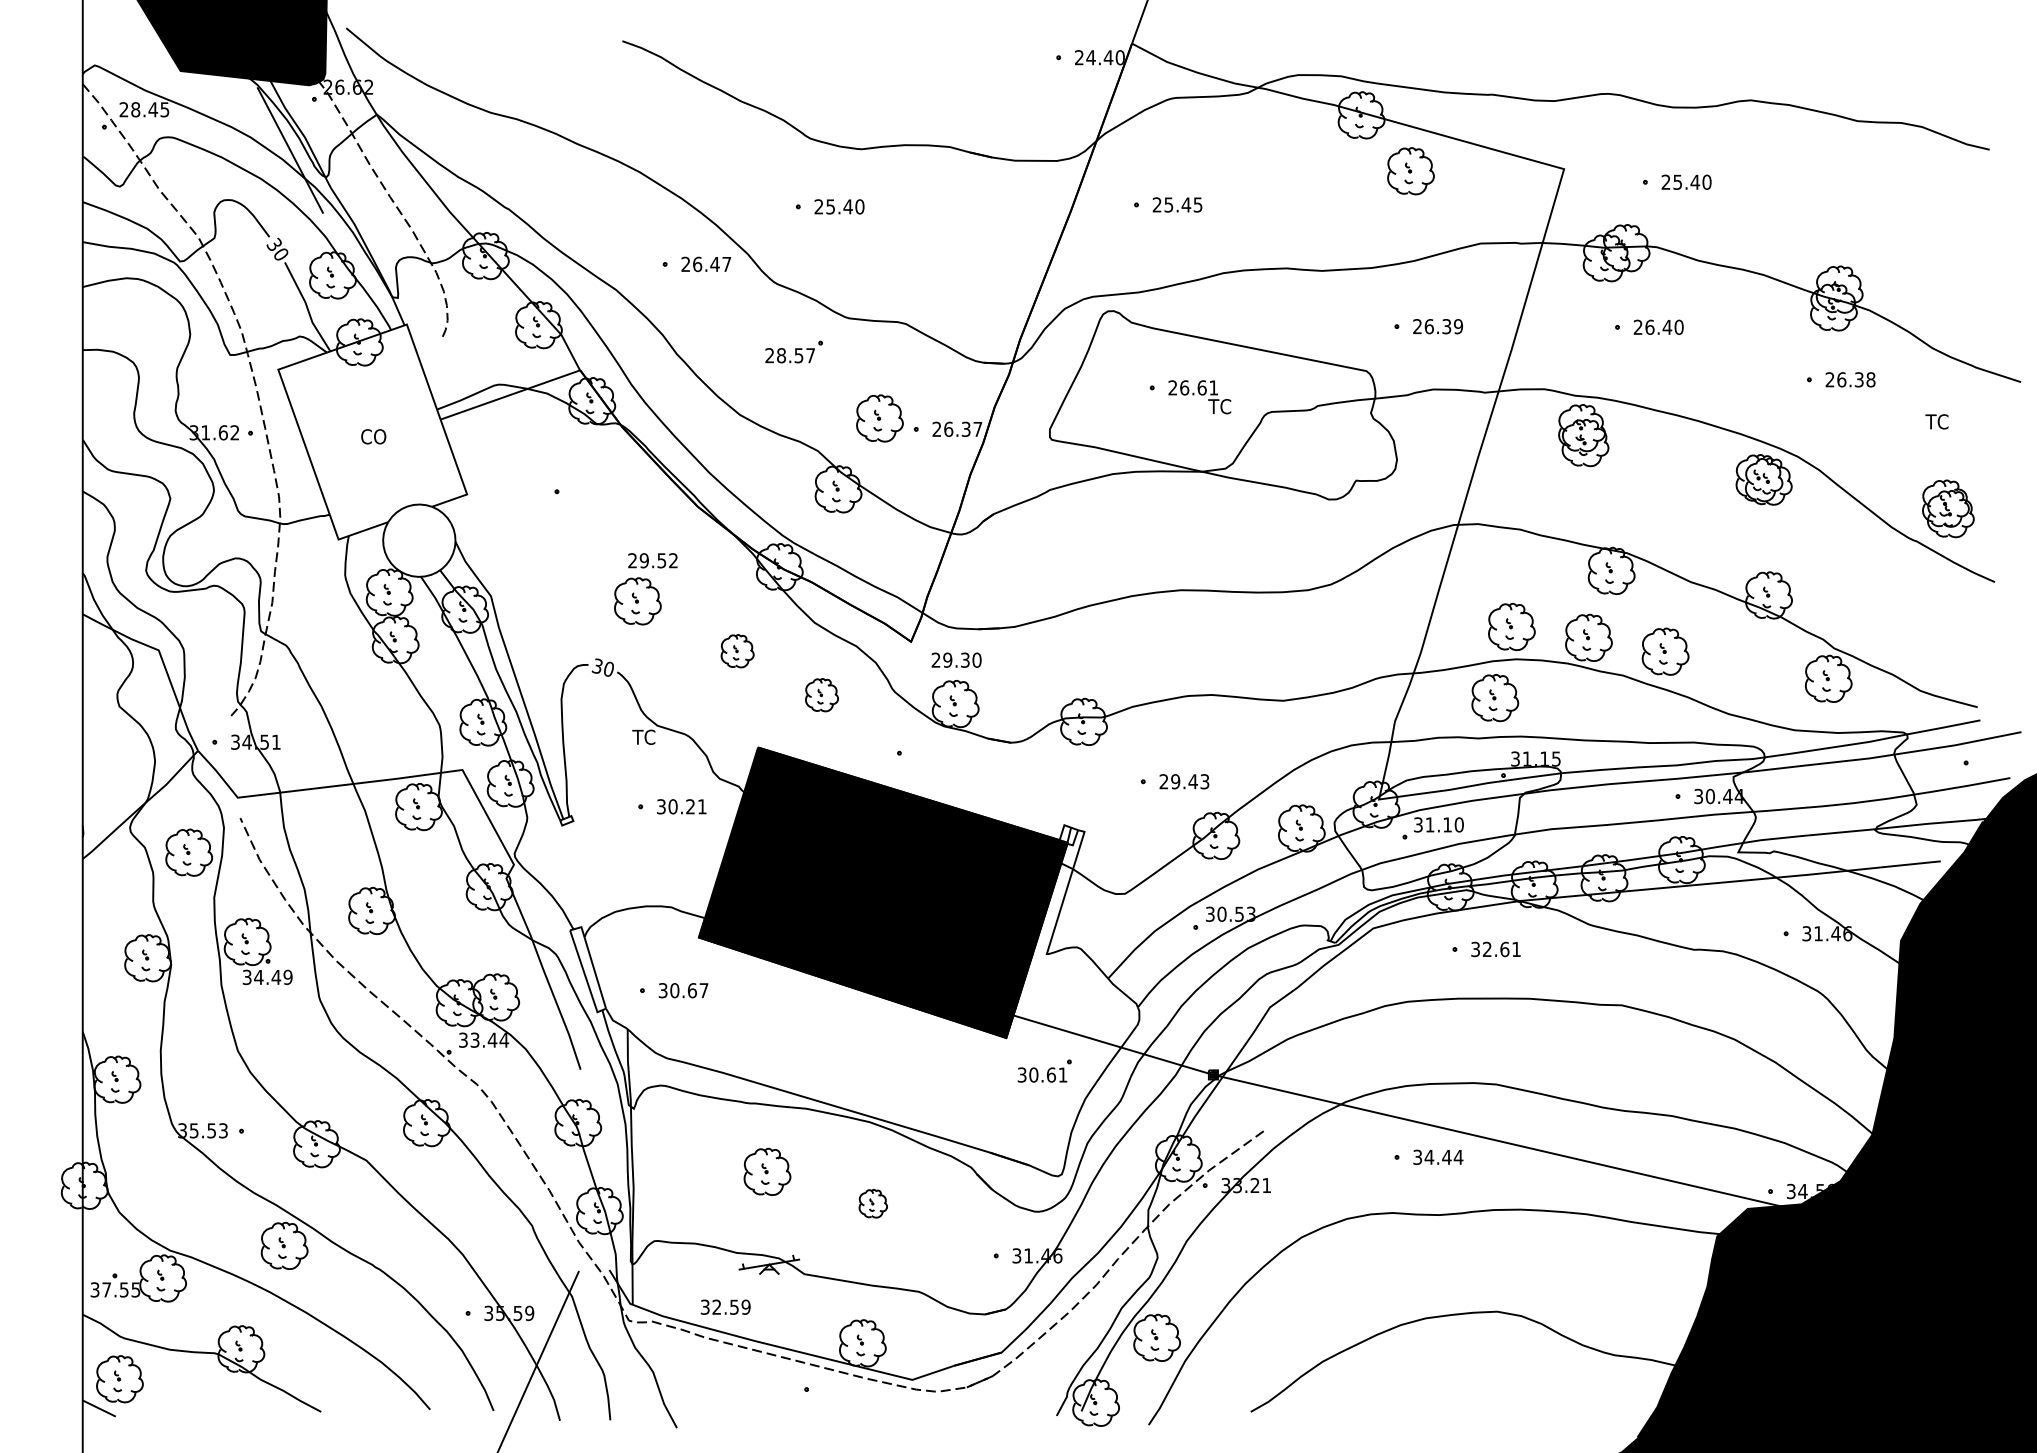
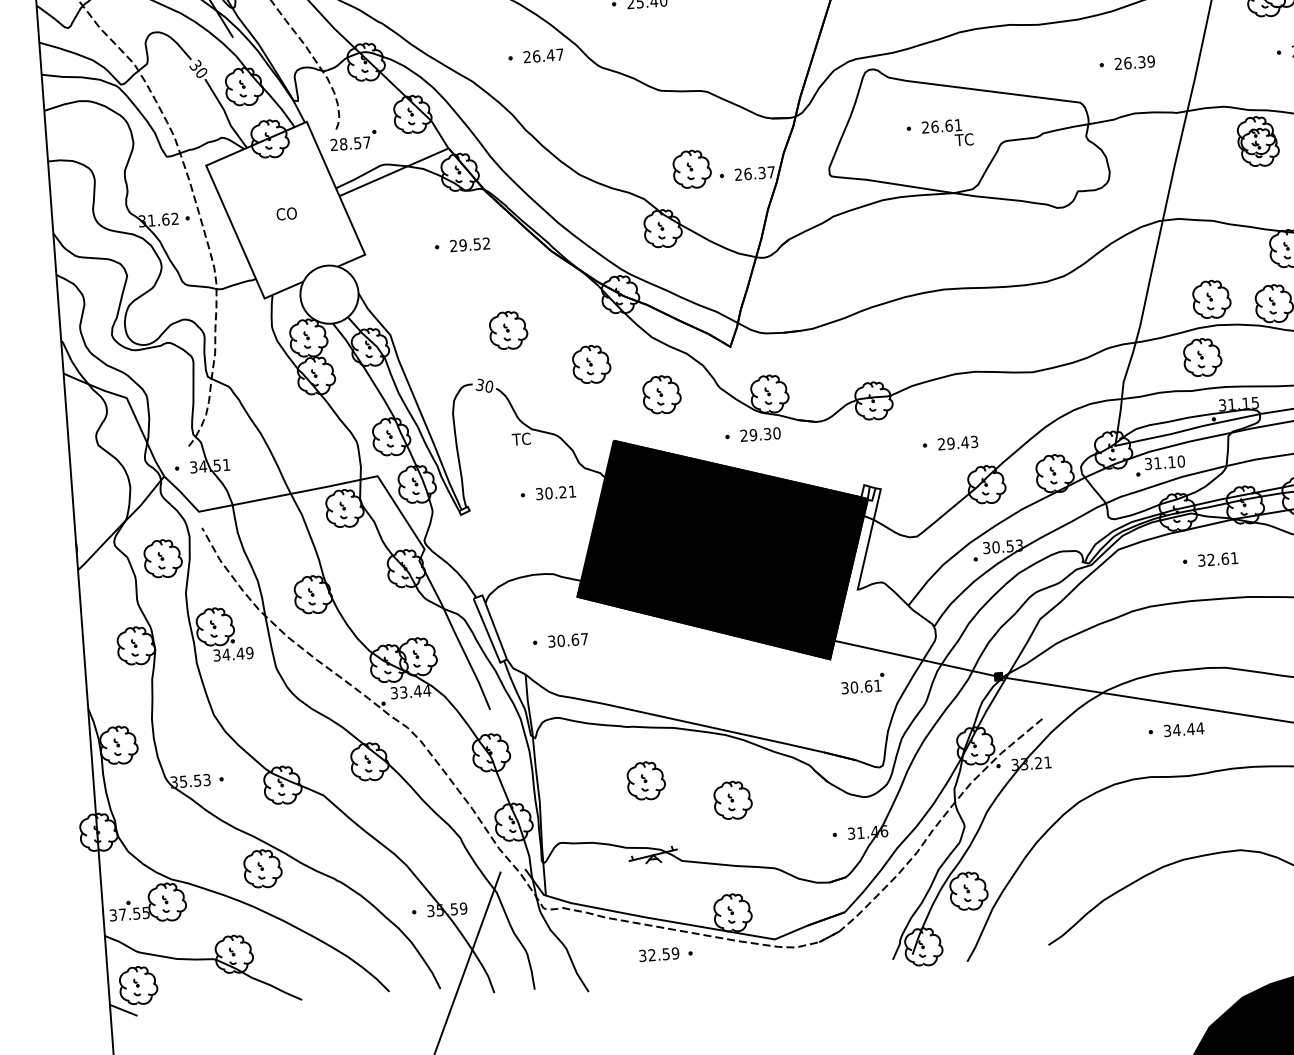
part: (793, 351) -> (353, 140), moved
text: (652, 560) -> (469, 244), moved
part: (737, 651) -> (591, 364), size x1.43
text: (956, 659) -> (760, 434), moved
part: (821, 695) -> (661, 395), size x1.43
part: (873, 1203) -> (733, 800), size x1.67
text: (725, 1306) -> (659, 954), moved

